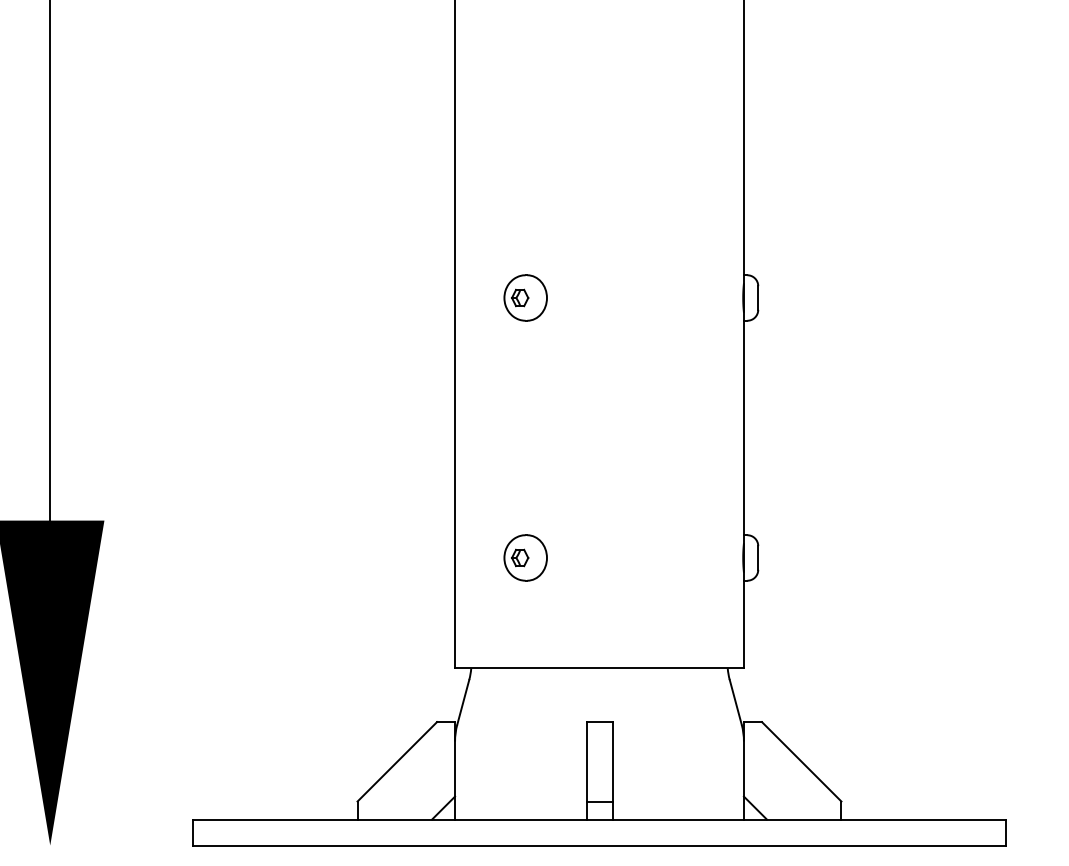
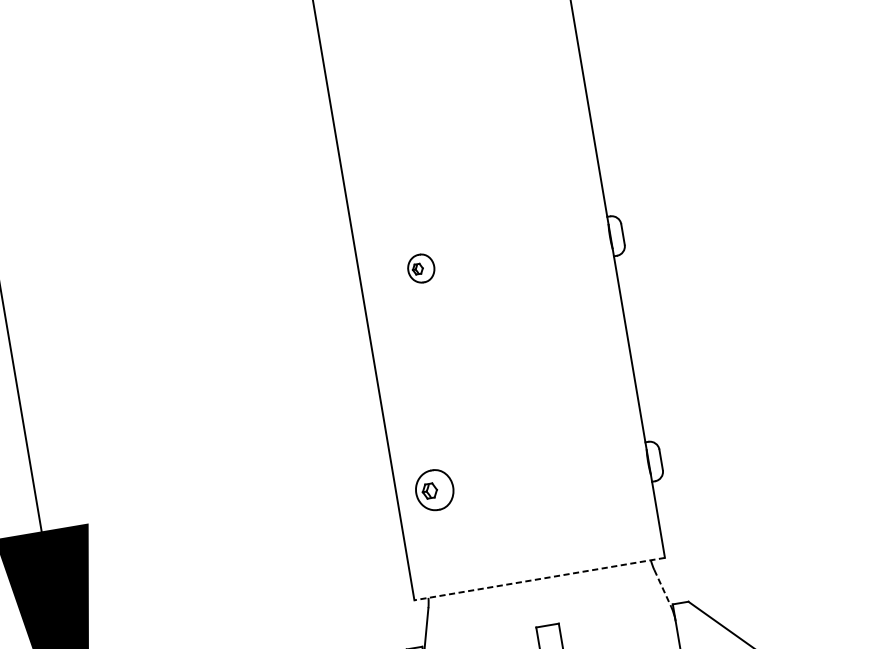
part: (525, 297) -> (421, 268), size x0.7
part: (525, 557) -> (434, 489), moved
line: (599, 668) -> (539, 579), solid -> dashed
line: (735, 702) -> (662, 588), solid -> dashed

